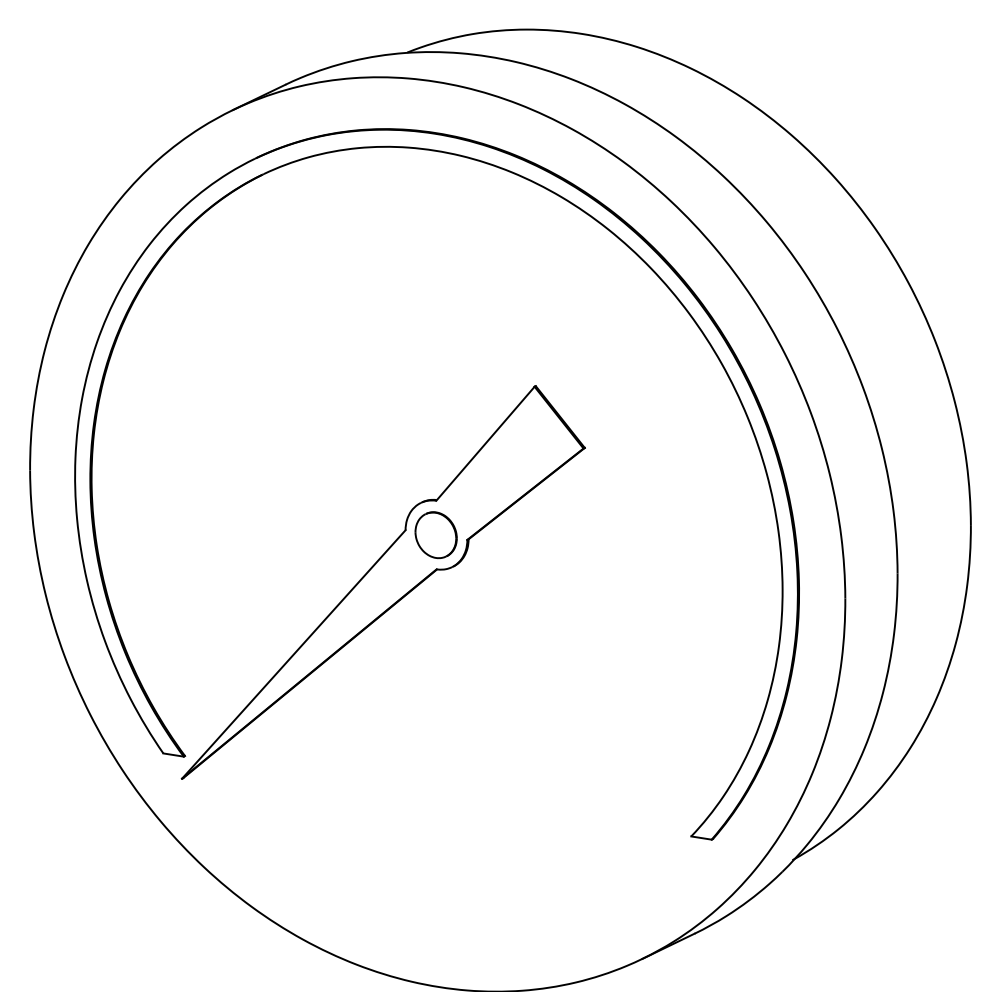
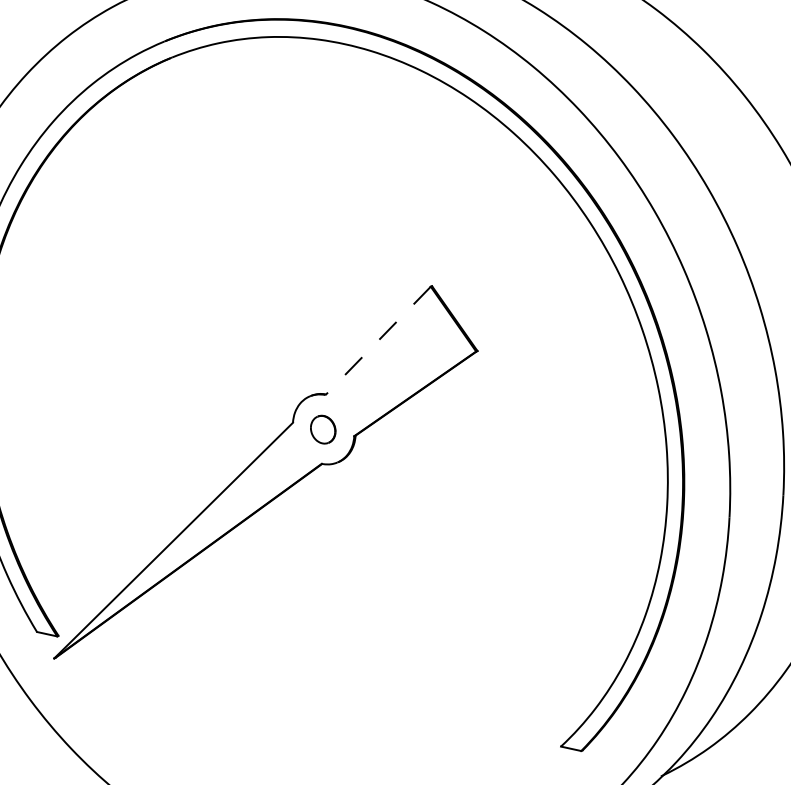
line: (485, 444) -> (378, 341), solid -> dashed
part: (435, 535) -> (322, 429), size x0.6

